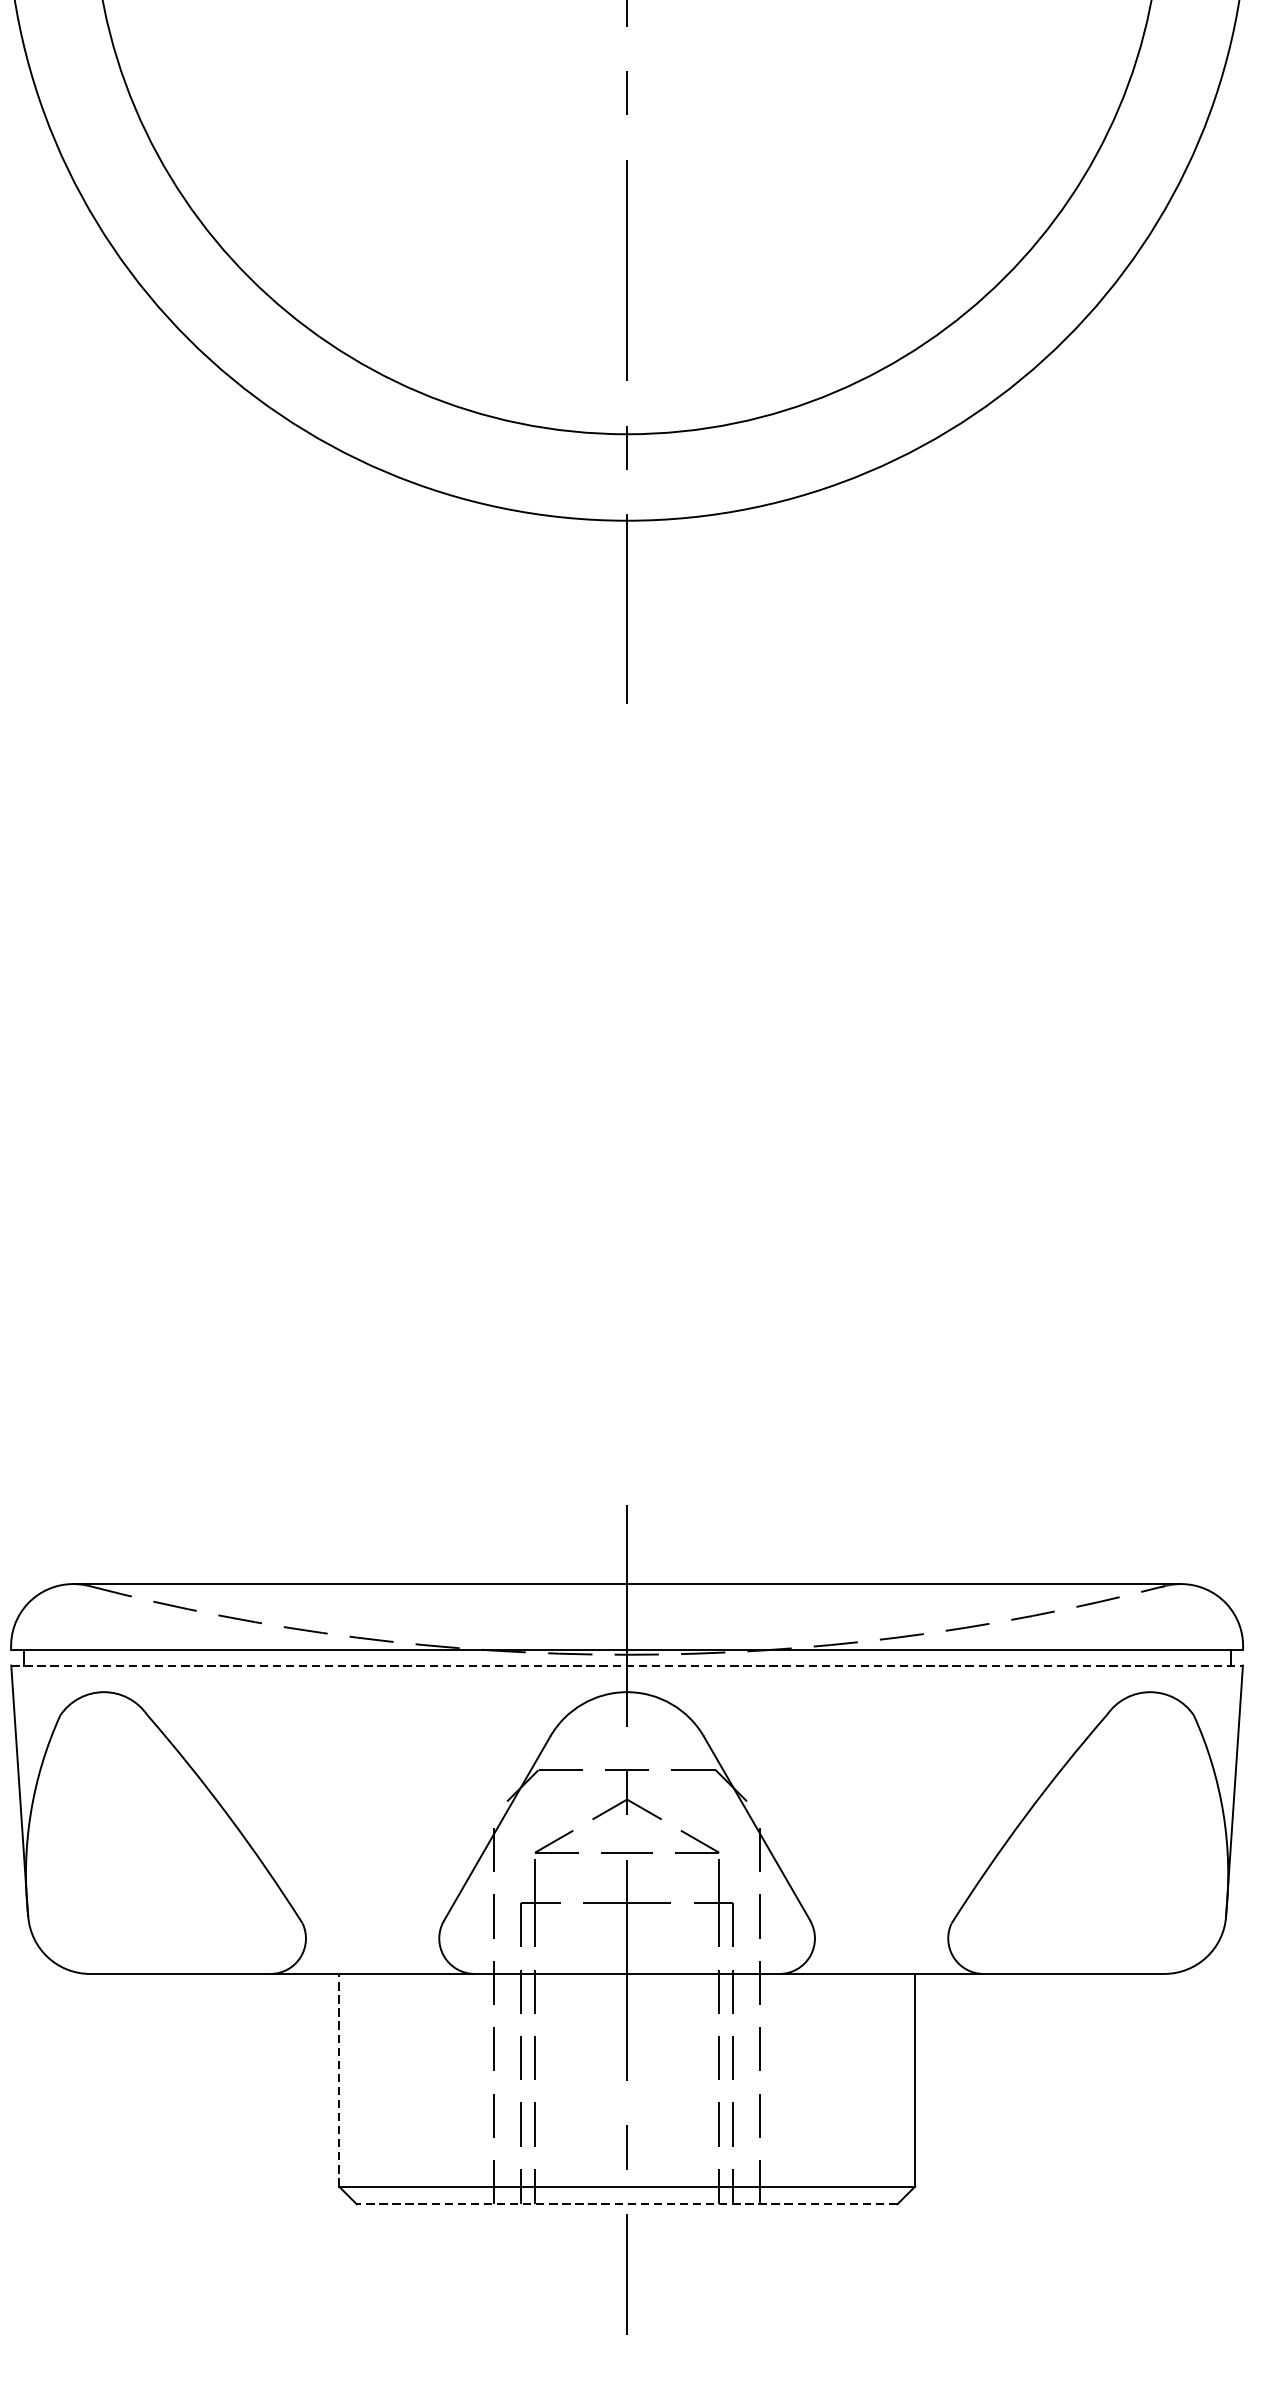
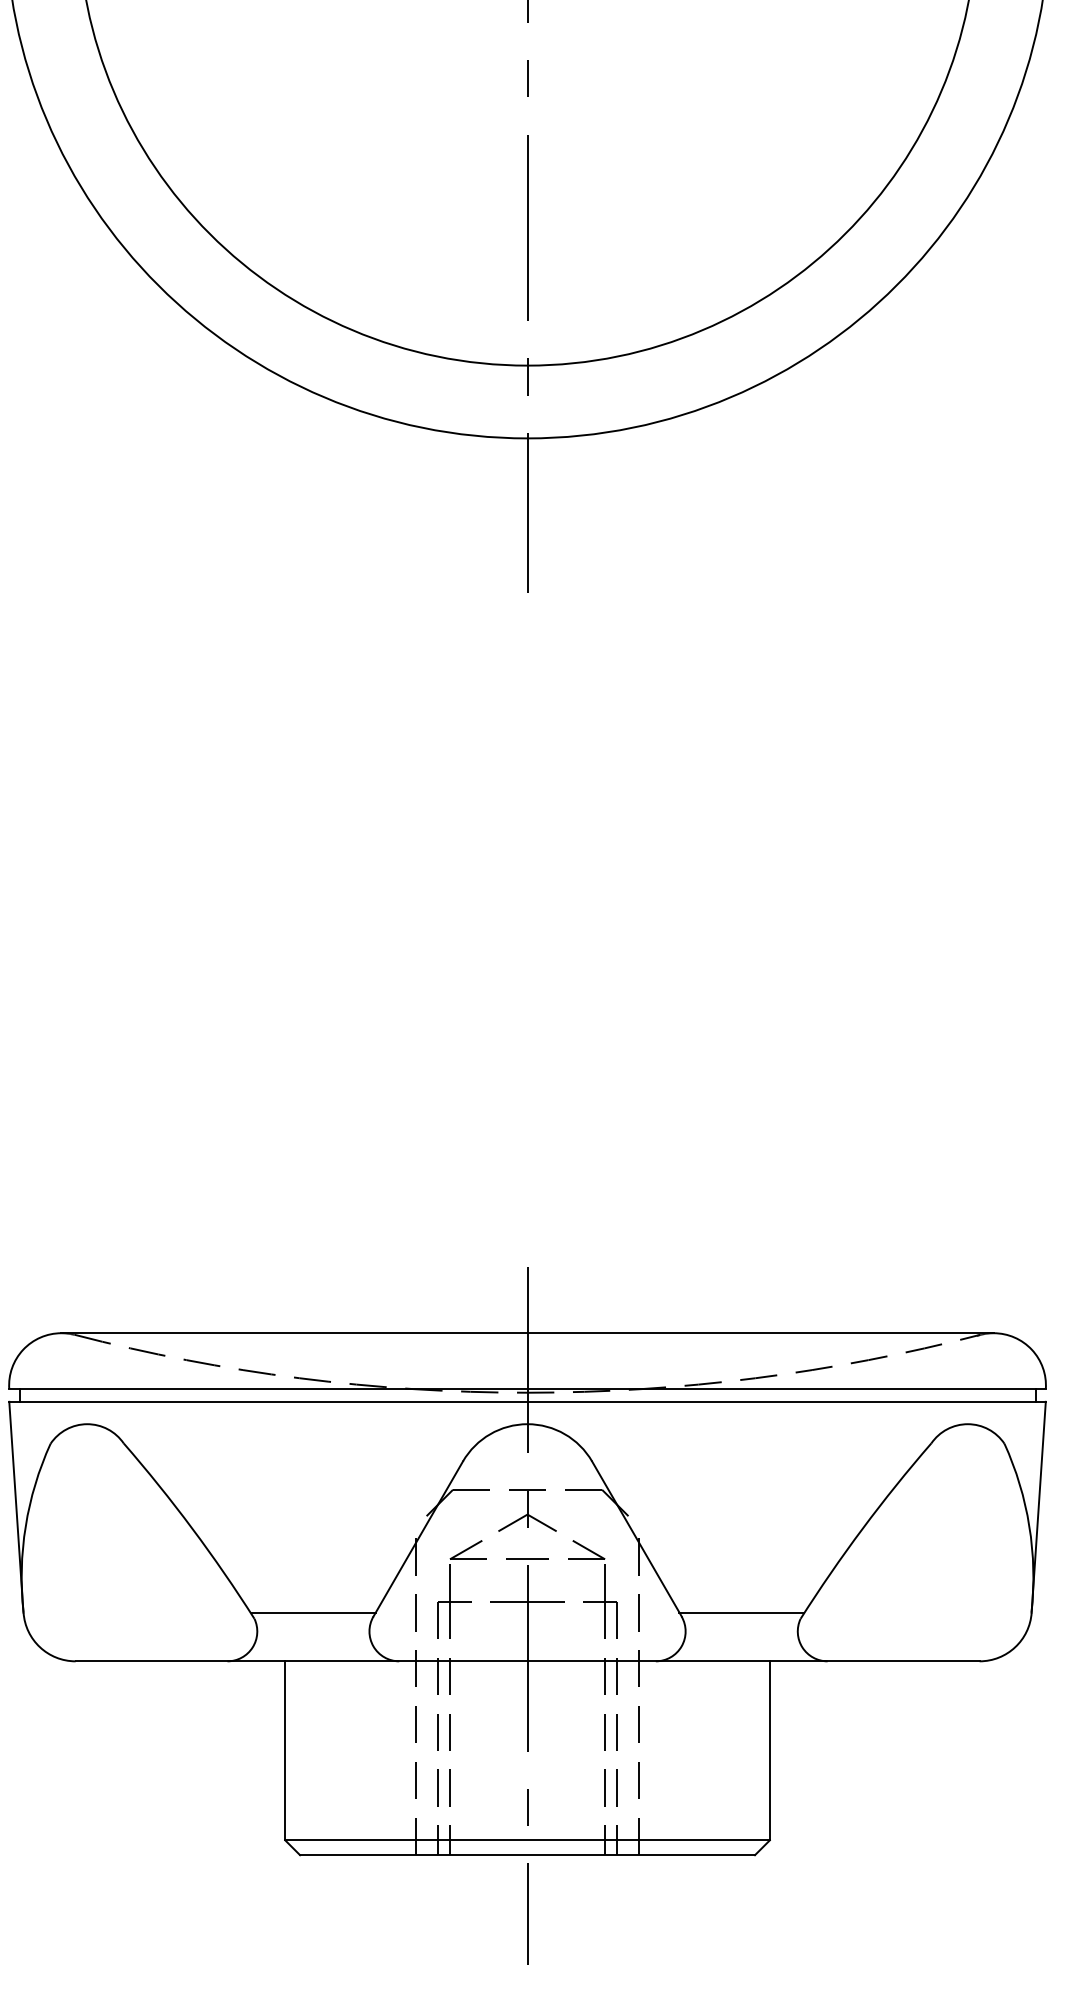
line: (628, 1665) -> (528, 1401), dashed -> solid
line: (372, 1915) -> (313, 1612), added
line: (881, 1915) -> (741, 1612), added
line: (339, 2079) -> (285, 1750), dashed -> solid
line: (627, 2204) -> (527, 1855), dashed -> solid

